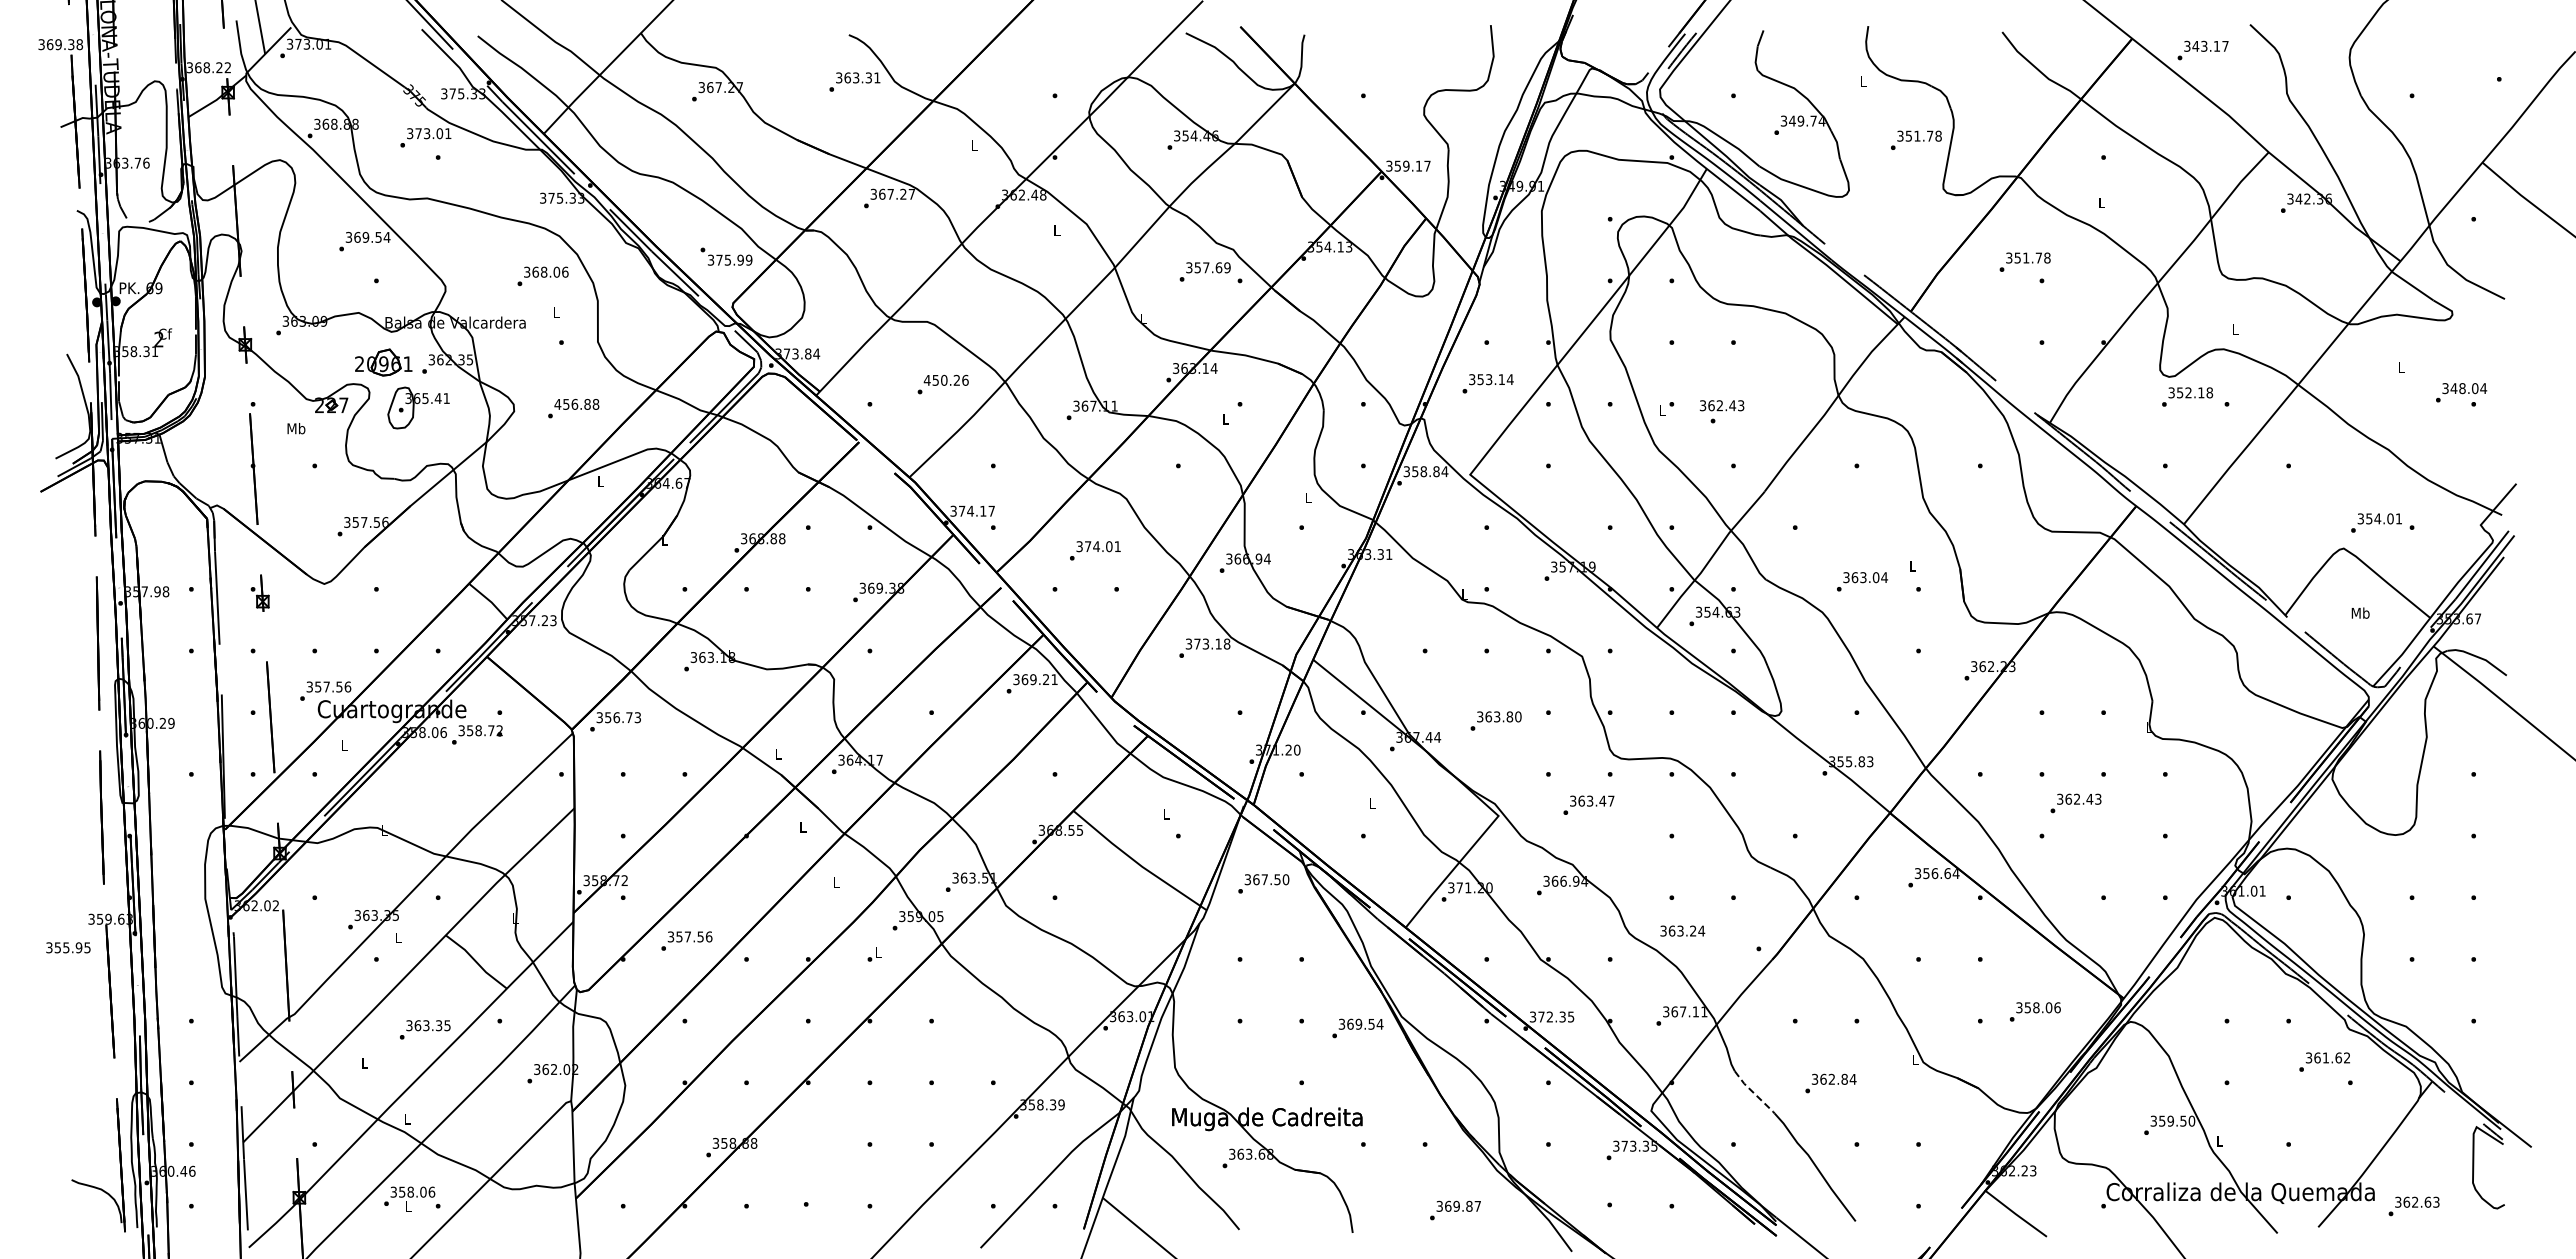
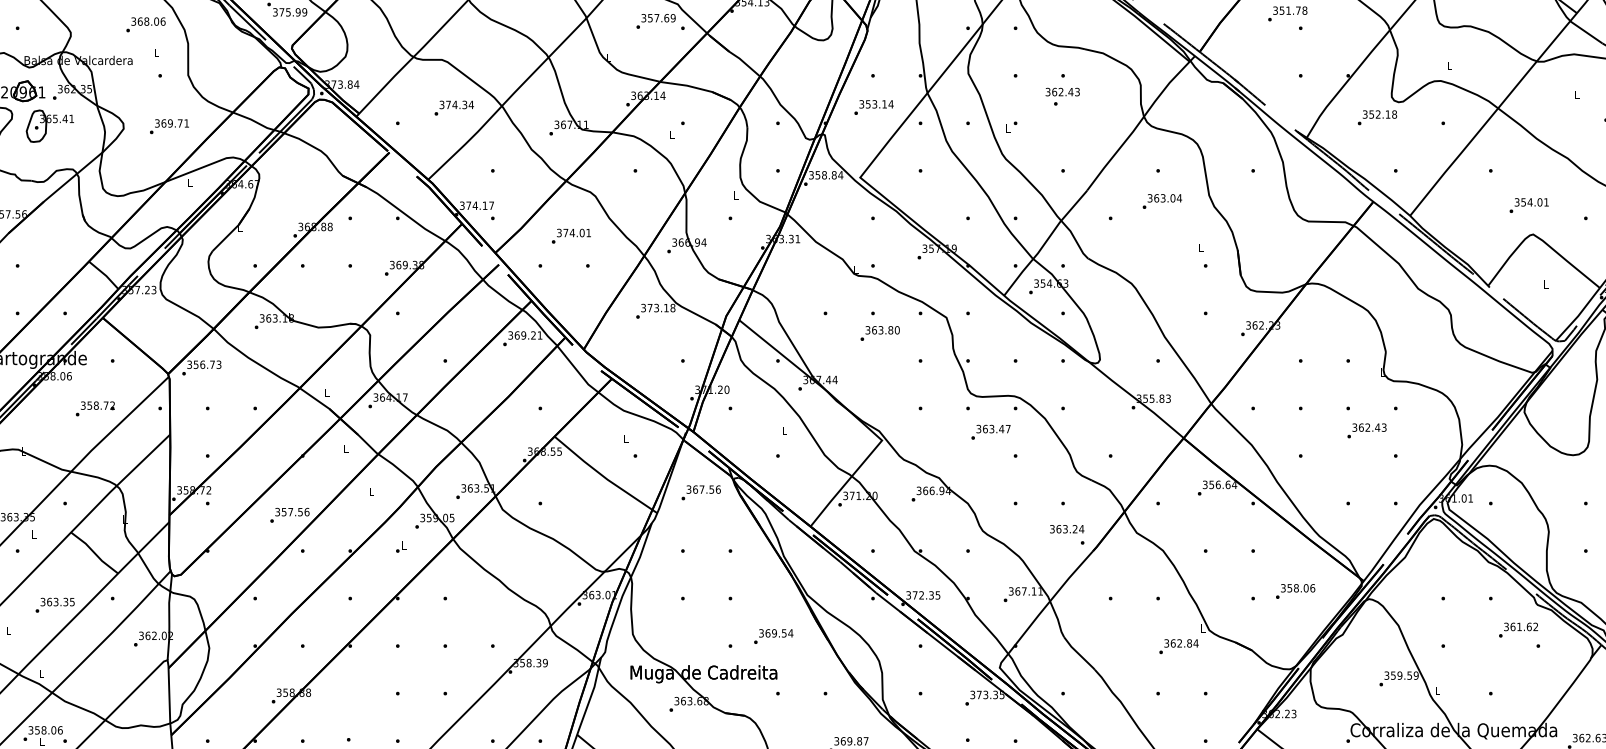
text: (945, 379) -> (456, 104), 450.26 -> 374.34
text: (2187, 396) -> (1377, 117), moved
text: (576, 403) -> (171, 122), 456.88 -> 369.71
text: (1722, 411) -> (1063, 96), moved
text: (2376, 522) -> (1529, 205), moved
text: (1862, 581) -> (1162, 201), moved
text: (2360, 612) -> (1546, 283), Mb -> L
text: (1495, 720) -> (879, 333), moved
text: (477, 734) -> (95, 408), moved
text: (2075, 803) -> (1366, 430), moved
text: (1588, 804) -> (990, 431), moved
text: (1286, 879) -> (718, 489), 367.50 -> 367.56
text: (1682, 930) -> (1066, 528), moved
text: (686, 940) -> (289, 514), moved
text: (1357, 1028) -> (773, 636), moved
text: (1830, 1083) -> (1178, 646), moved
line: (1754, 1093) -> (1079, 654), dashed -> solid
text: (2191, 1121) -> (1415, 675), 359.50 -> 359.59

